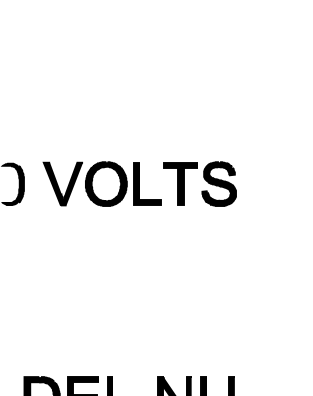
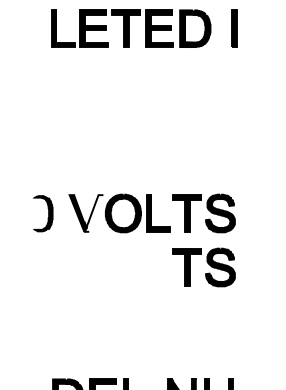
fill: (71, 184) -> (93, 213), removed
part: (199, 246) -> (203, 267), added

